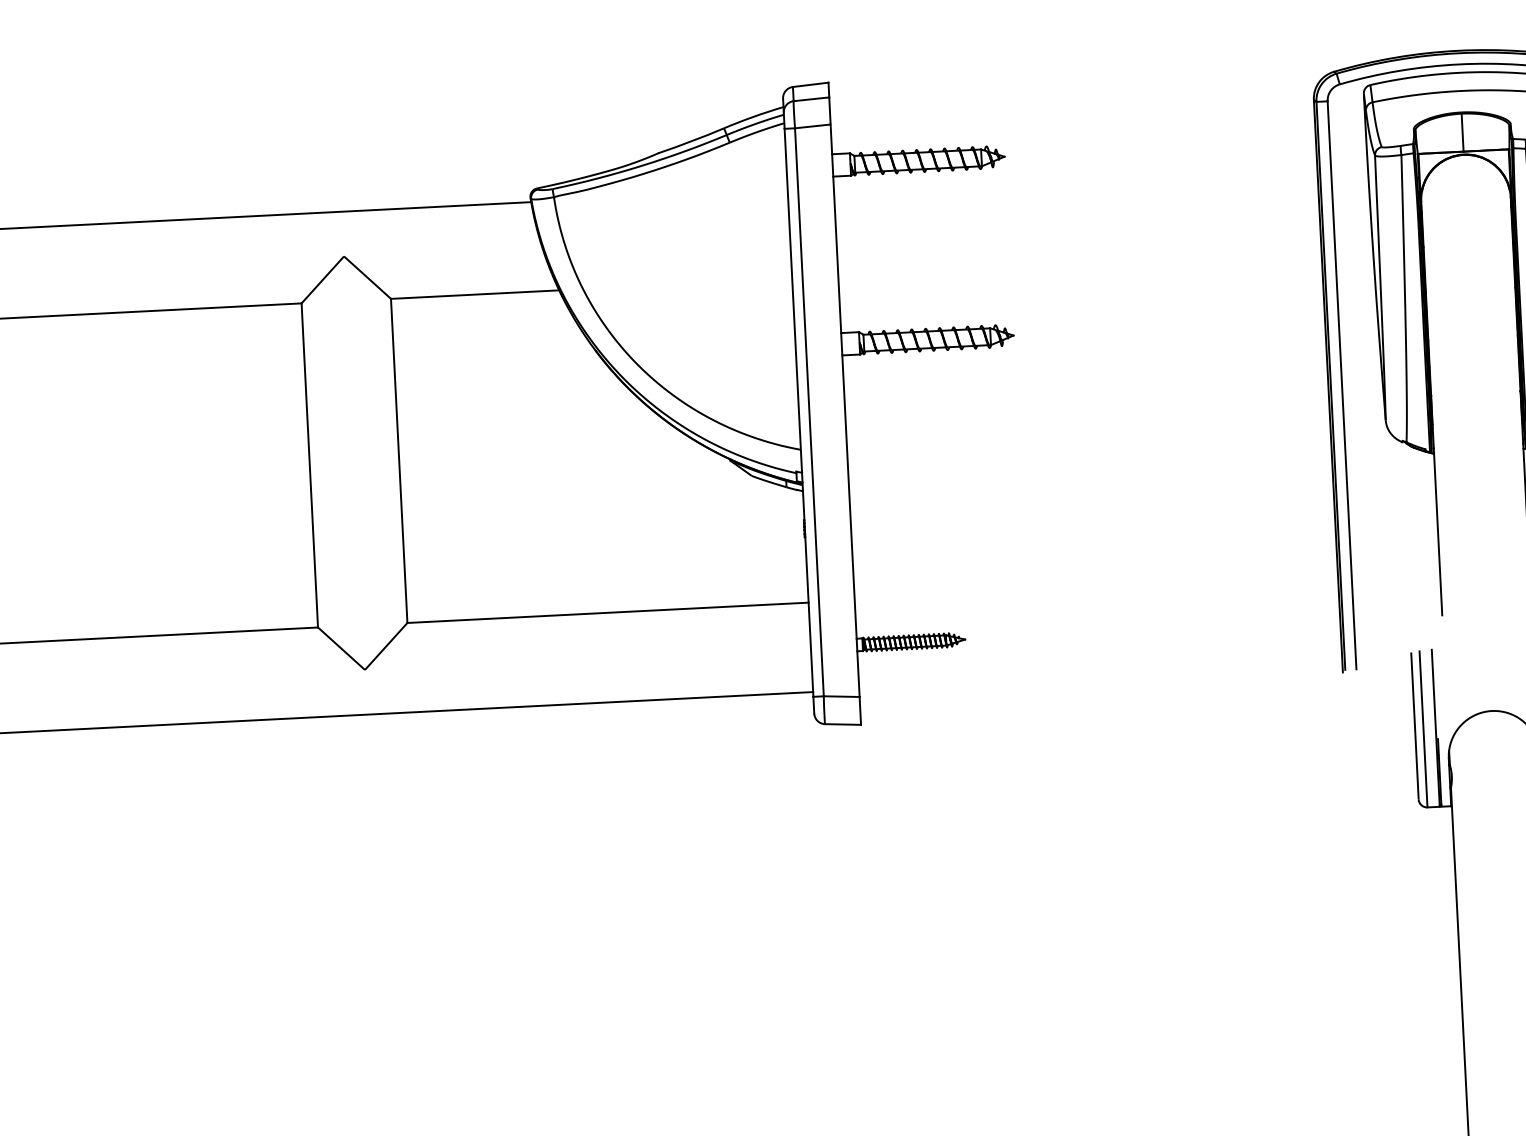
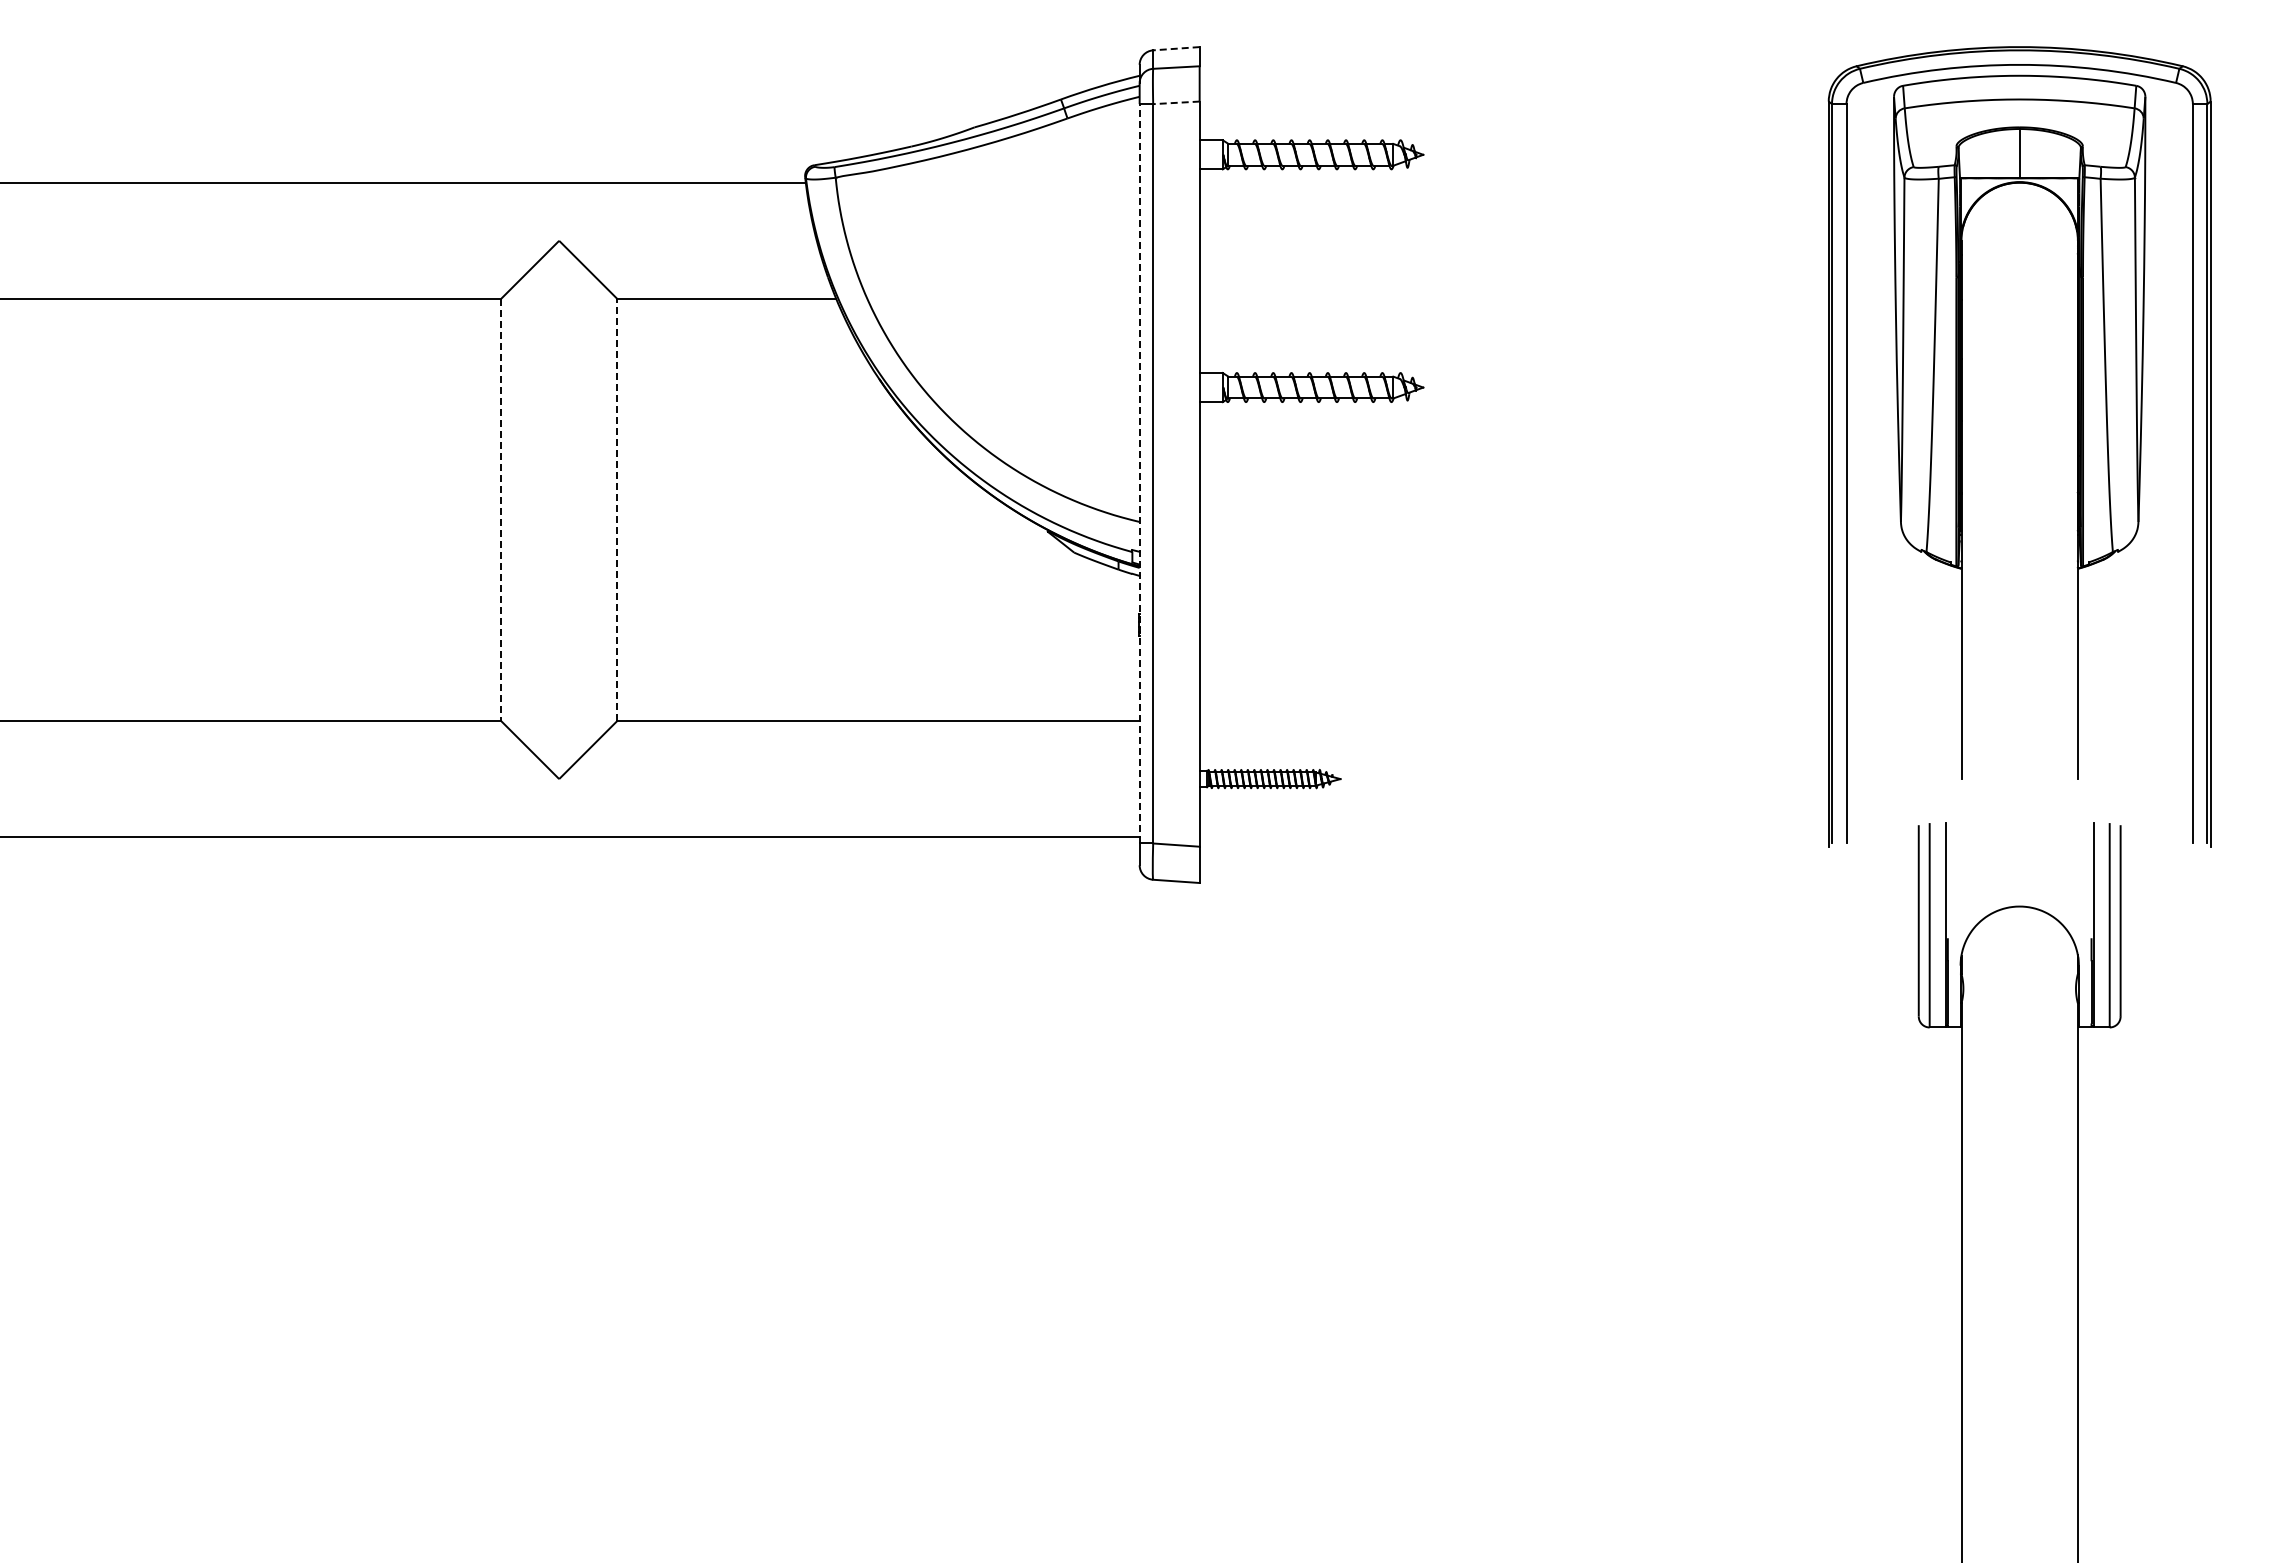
line: (810, 84) -> (1175, 48), solid -> dashed
line: (812, 126) -> (1176, 102), solid -> dashed
line: (798, 412) -> (1139, 473), solid -> dashed
line: (399, 460) -> (617, 509), solid -> dashed
line: (310, 465) -> (501, 509), solid -> dashed

